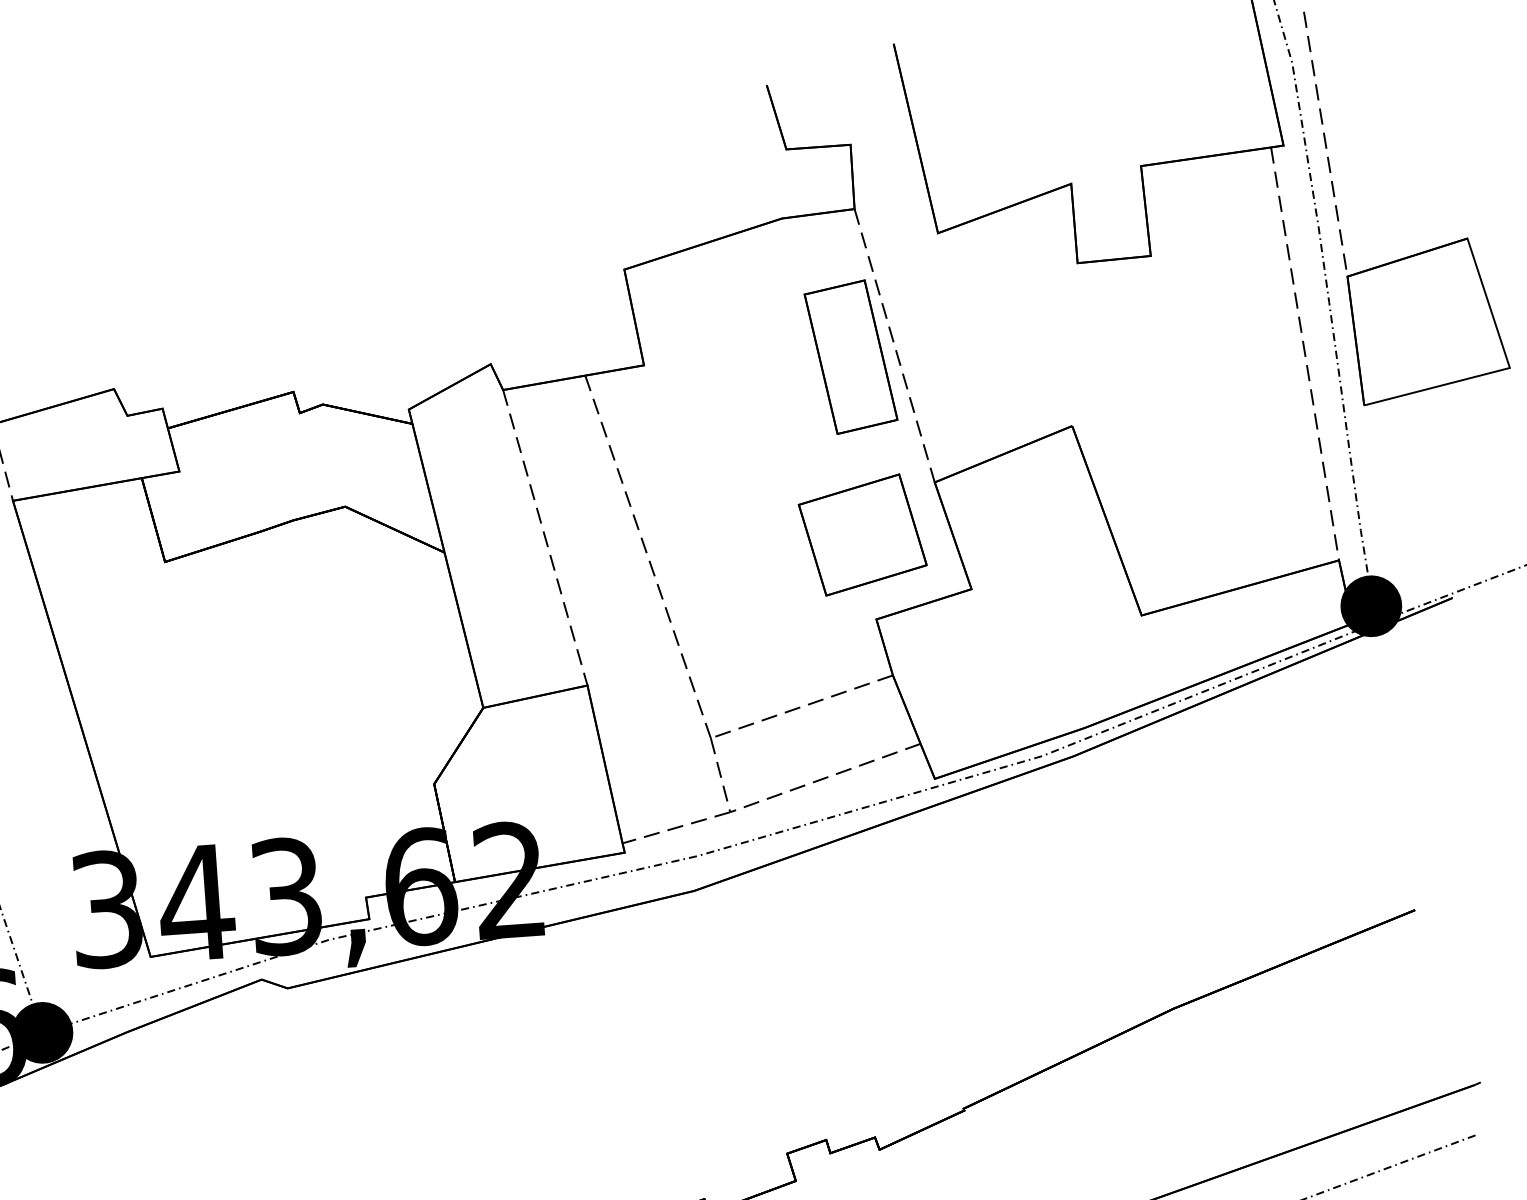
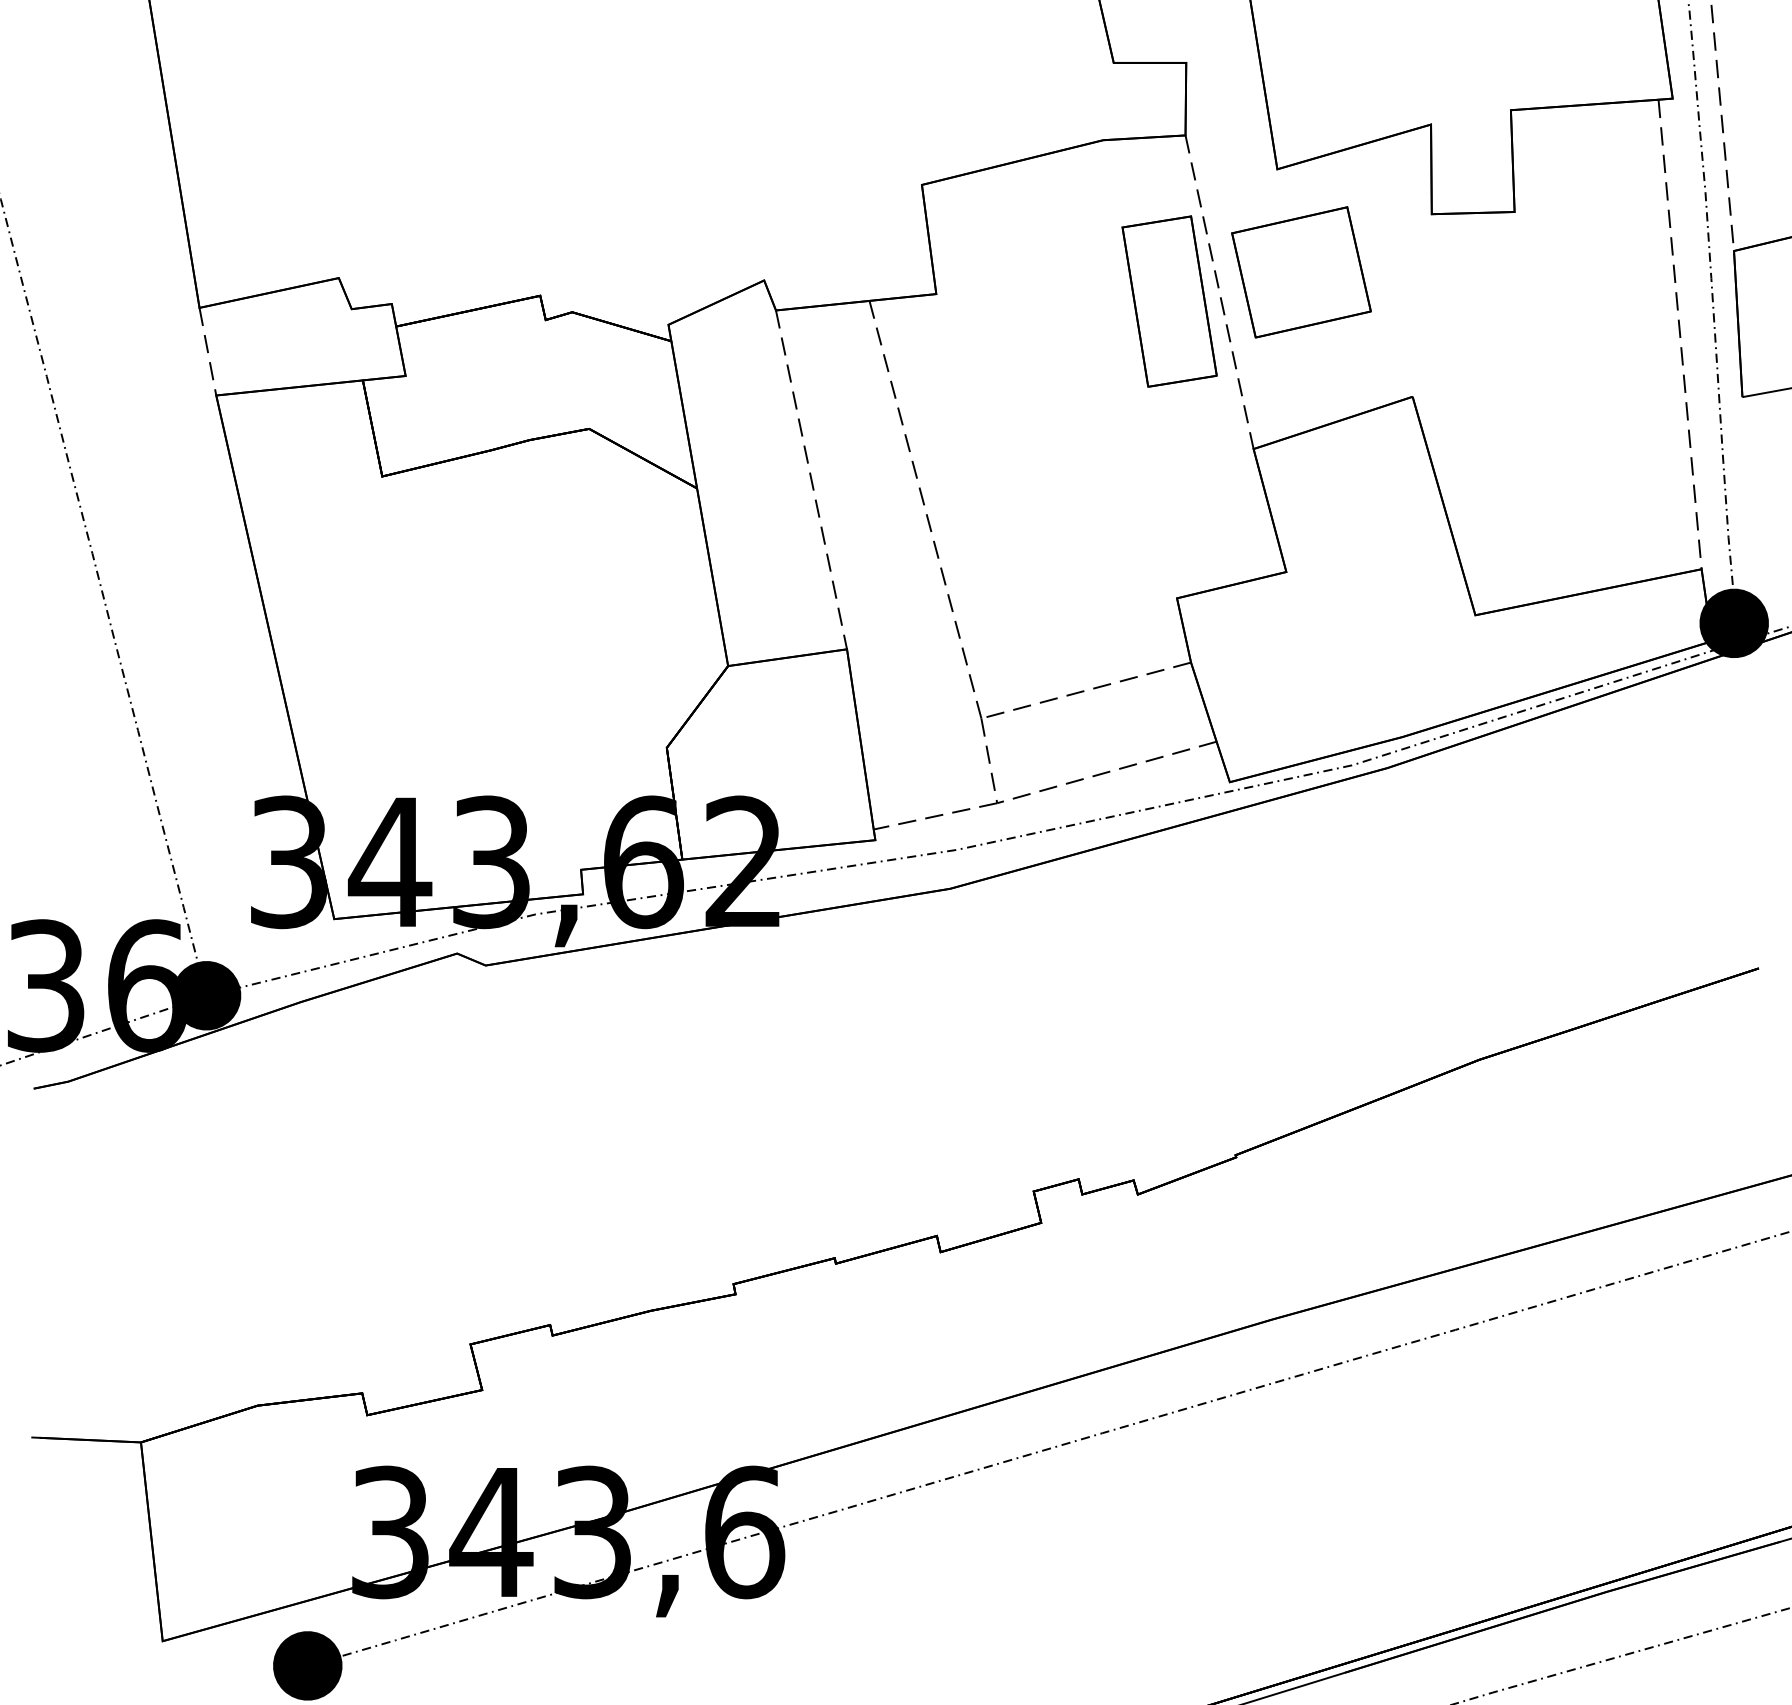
part: (862, 535) -> (1301, 272), moved

